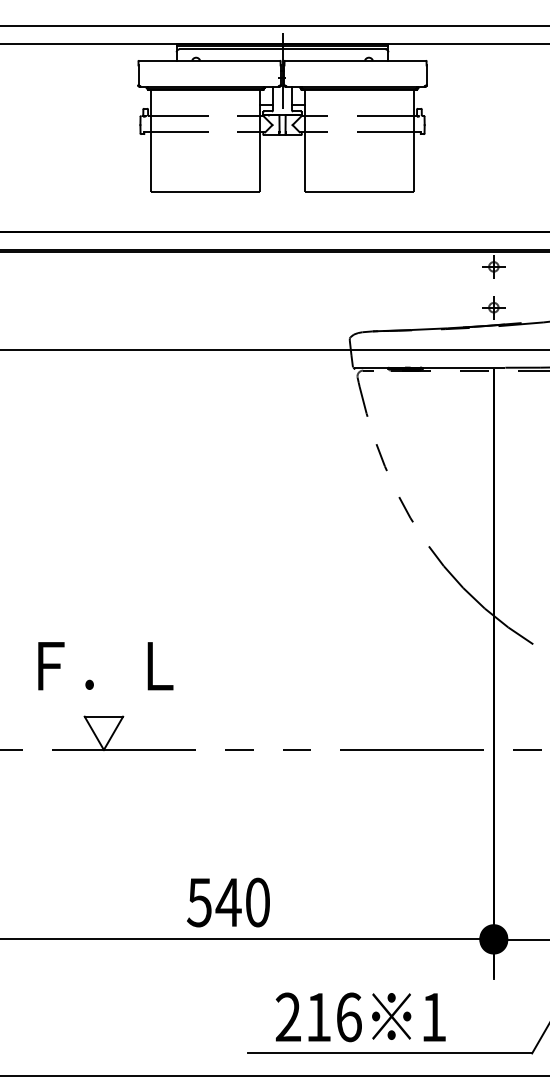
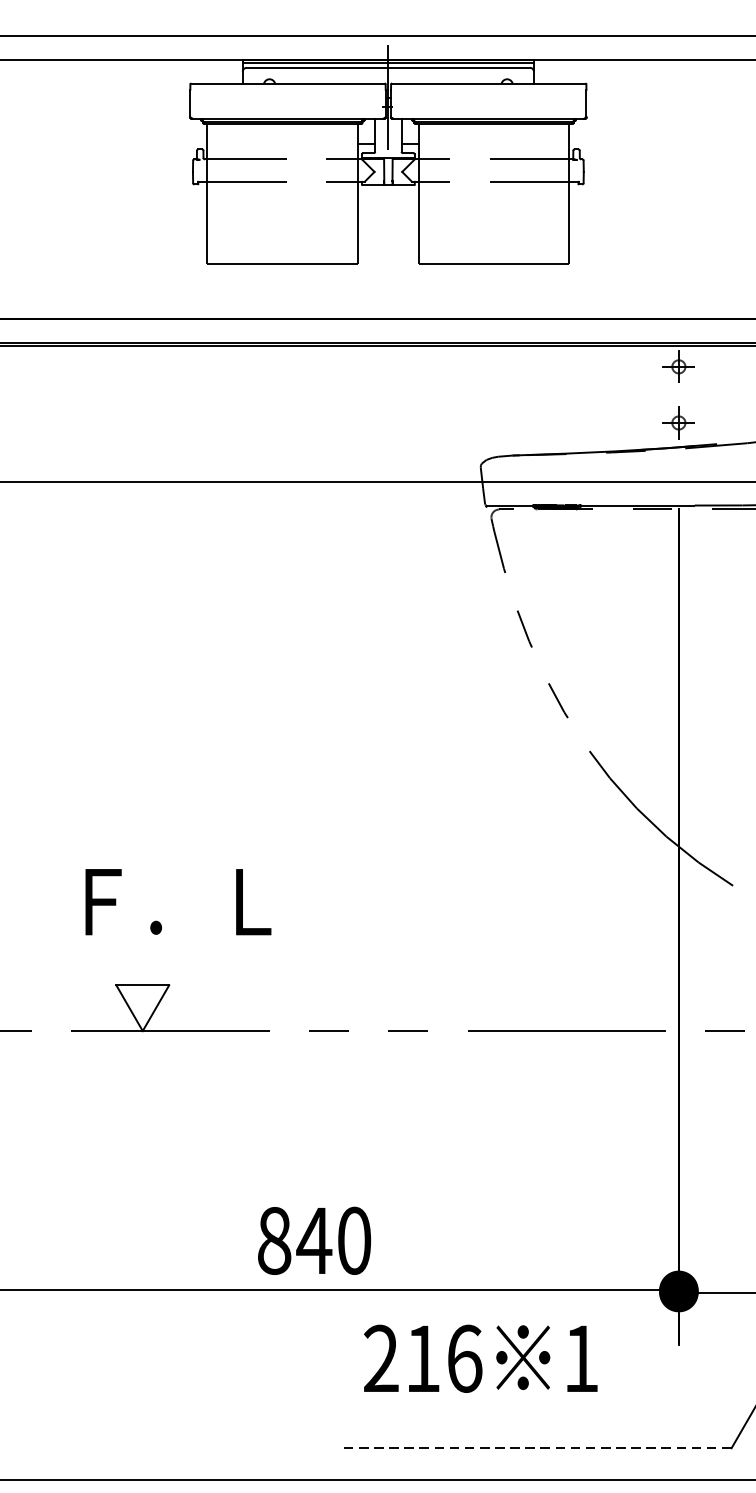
text: (105, 666) -> (177, 902), moved
text: (199, 902) -> (274, 1240), 540 -> 840
text: (360, 1017) -> (480, 1359), moved
line: (390, 1053) -> (536, 1448), solid -> dashed

